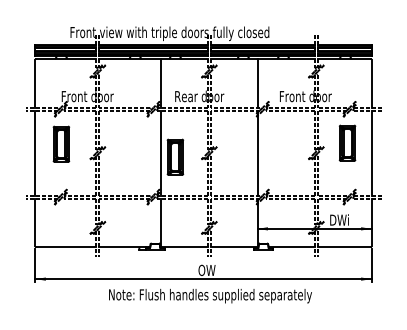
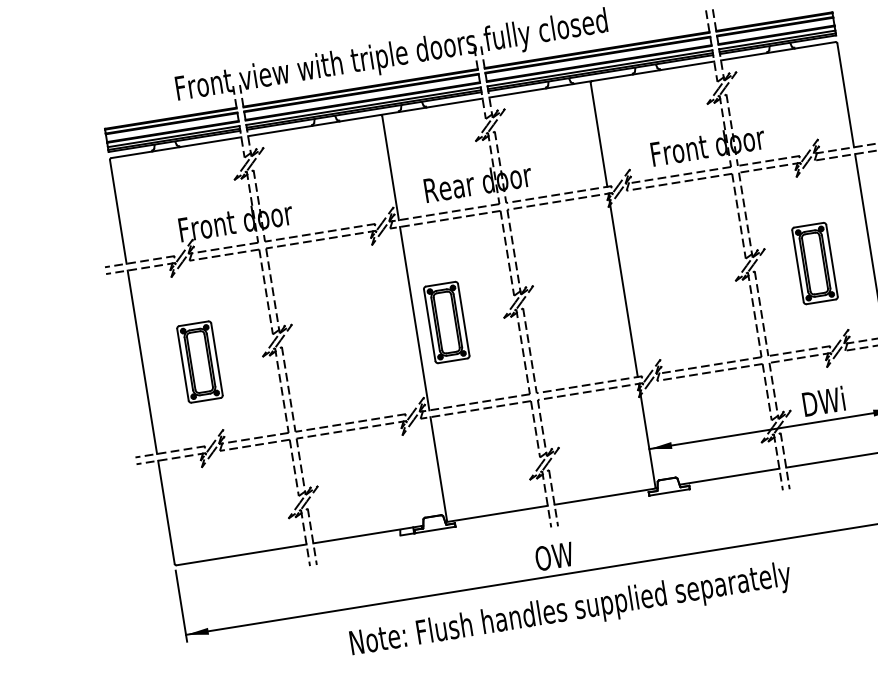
part: (347, 142) -> (814, 261), moved
part: (61, 143) -> (199, 360), moved

